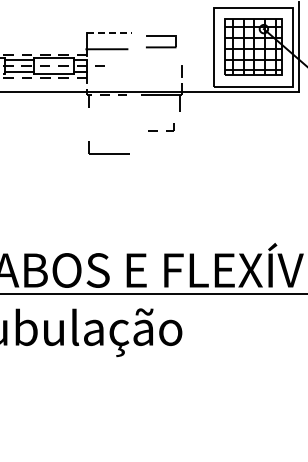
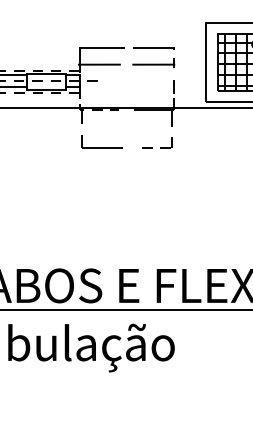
line: (109, 32) -> (102, 47), dashed -> solid
part: (160, 42) -> (153, 57), size x1.43
part: (160, 127) -> (153, 142), size x1.43
part: (108, 147) -> (101, 141), moved

